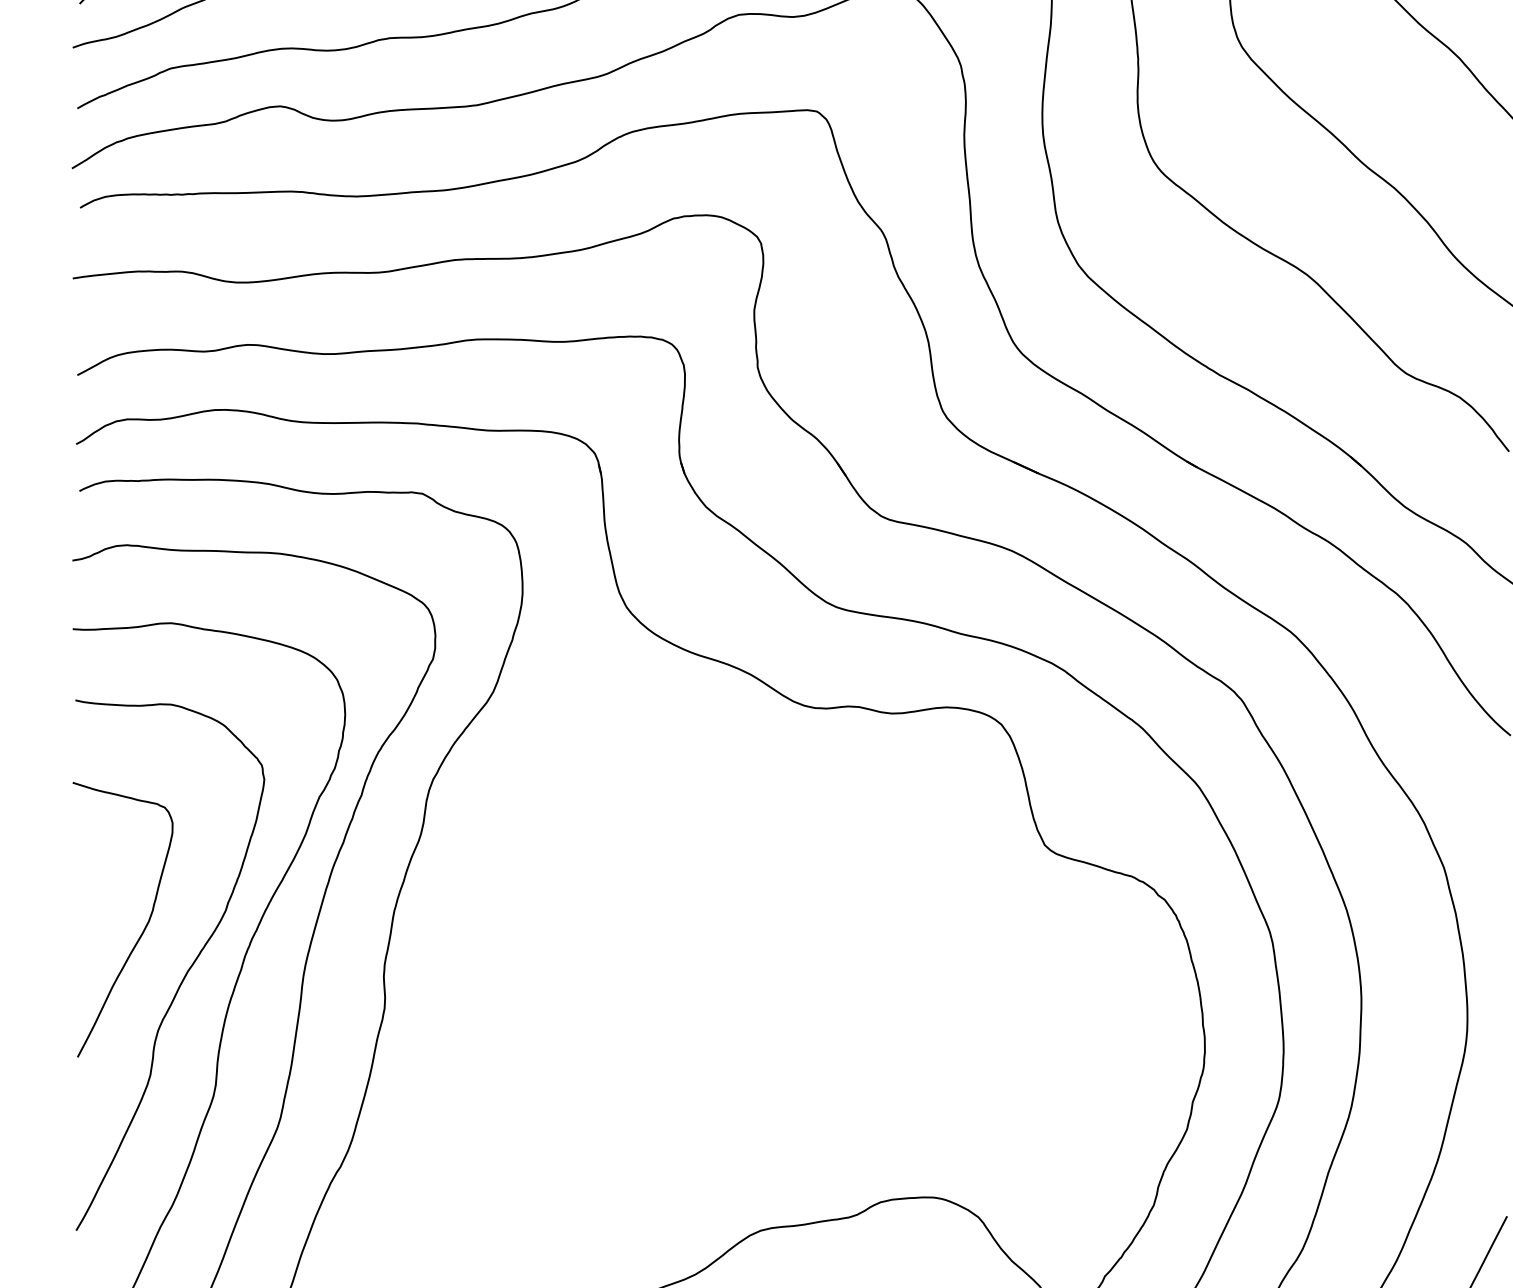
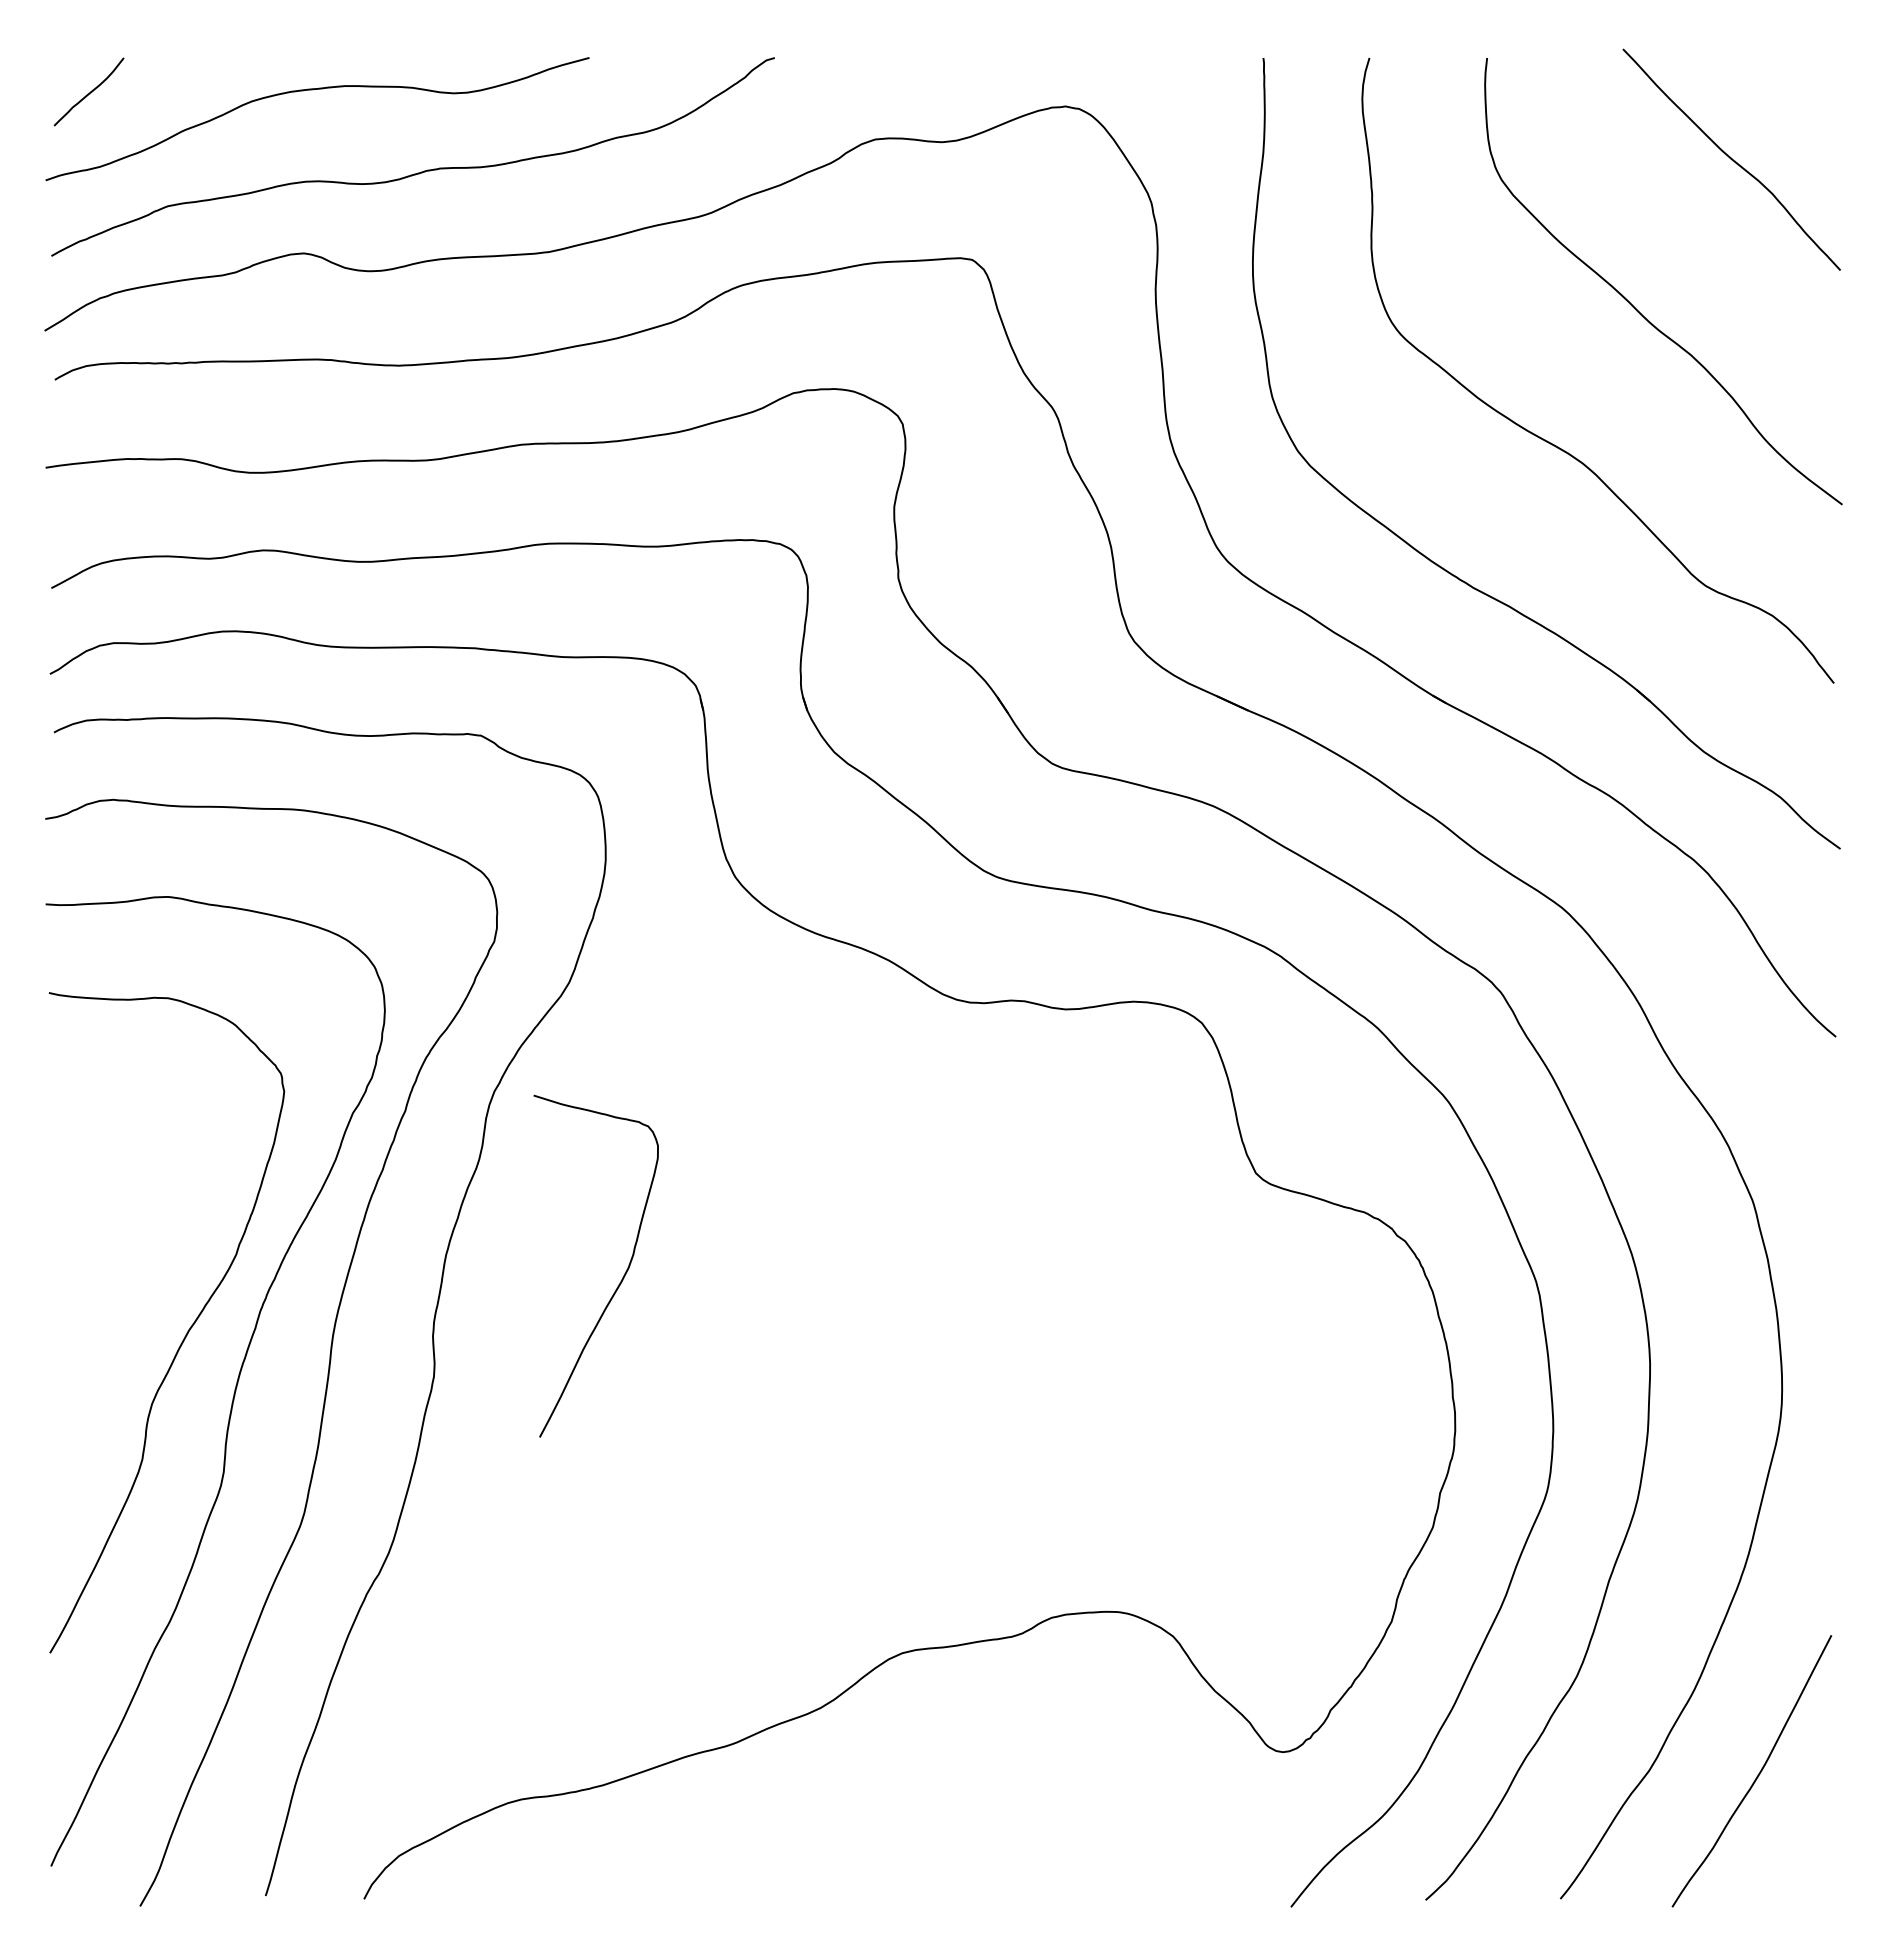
curve: (143, 930) -> (621, 1279), moved

